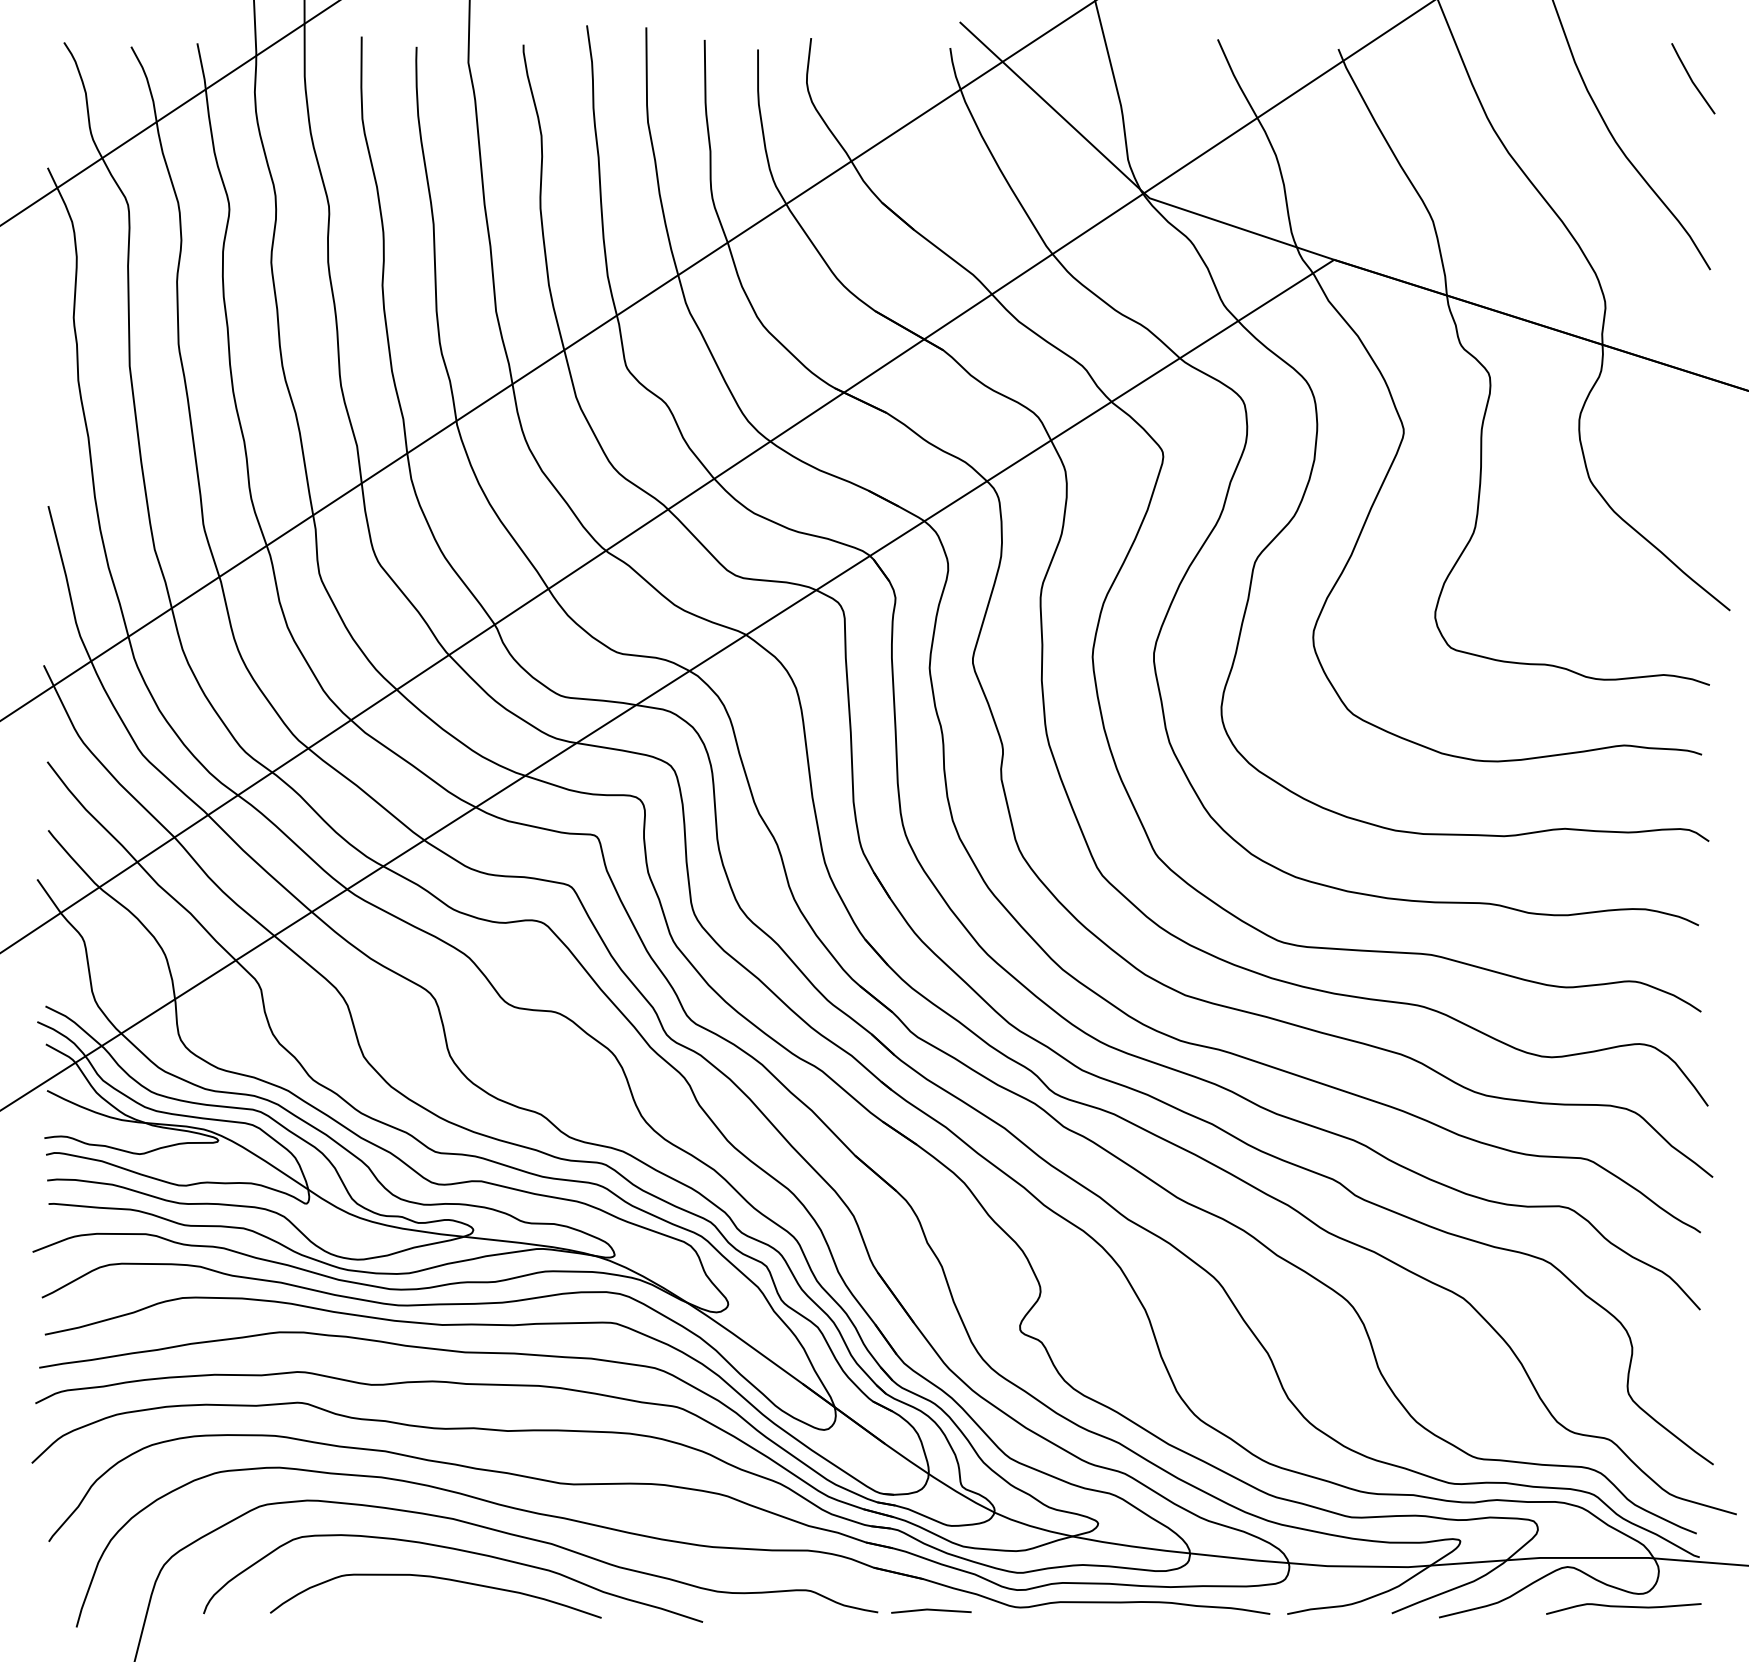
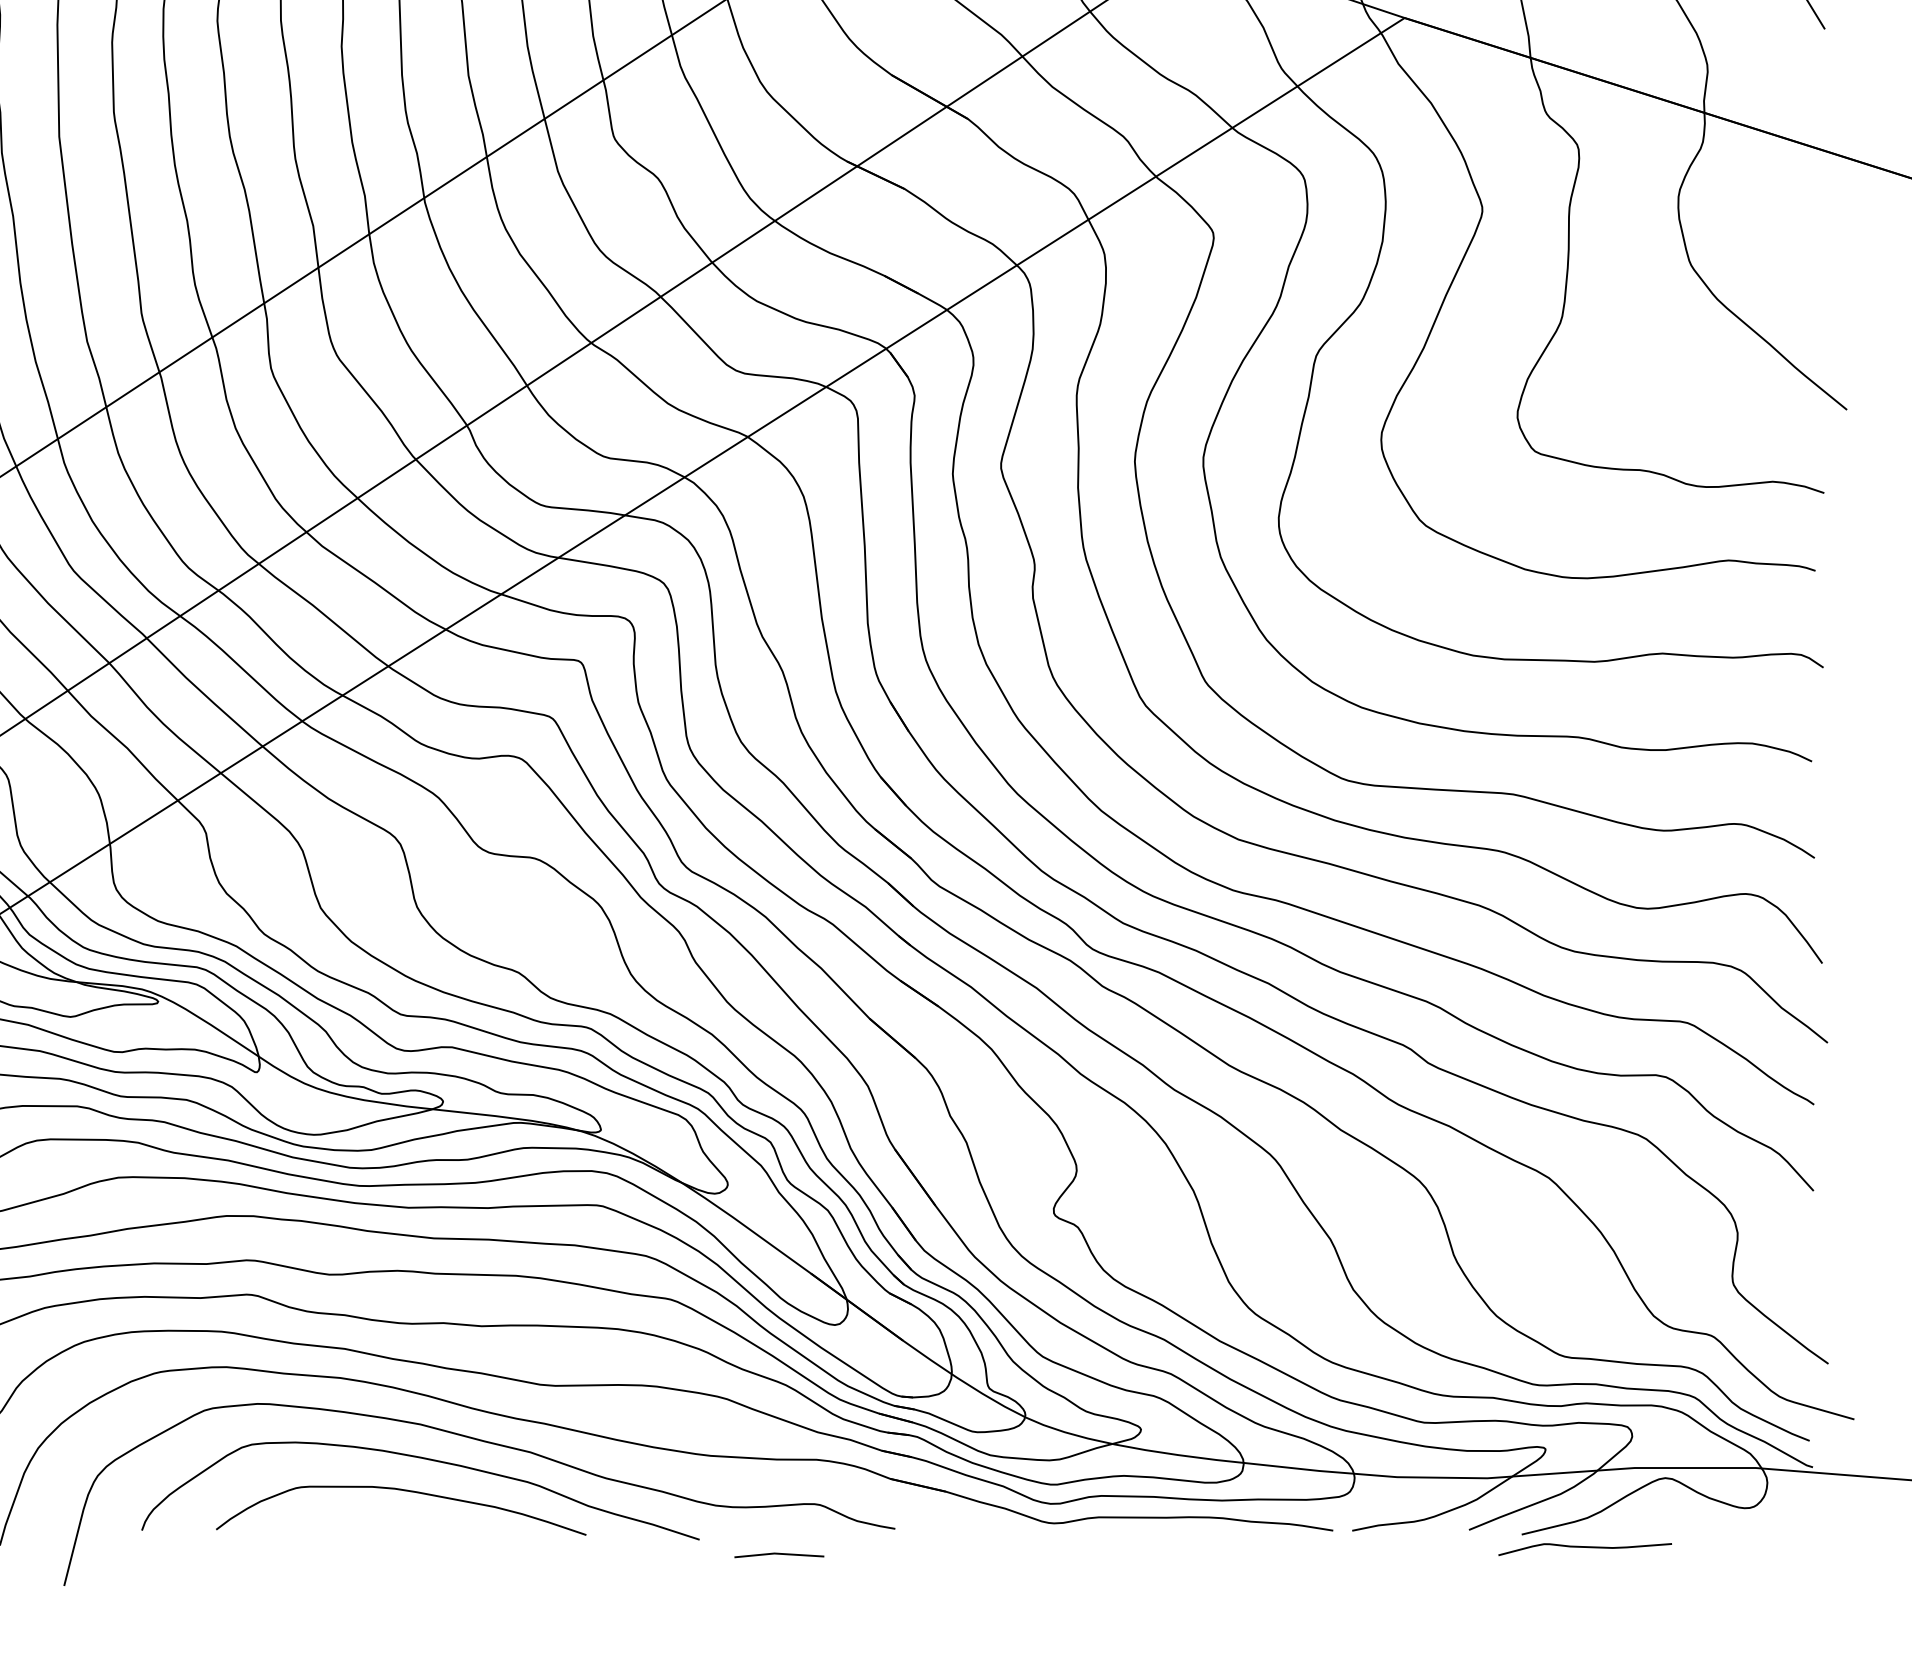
curve: (1623, 1607) -> (1584, 1547), moved
line: (931, 1610) -> (779, 1554), moved

